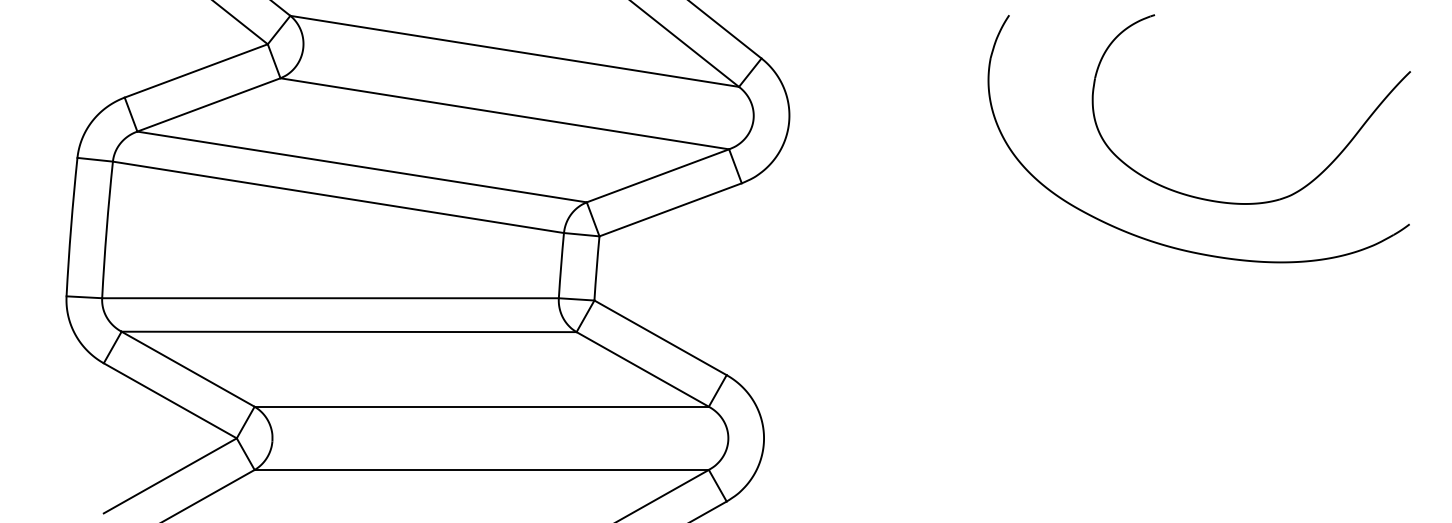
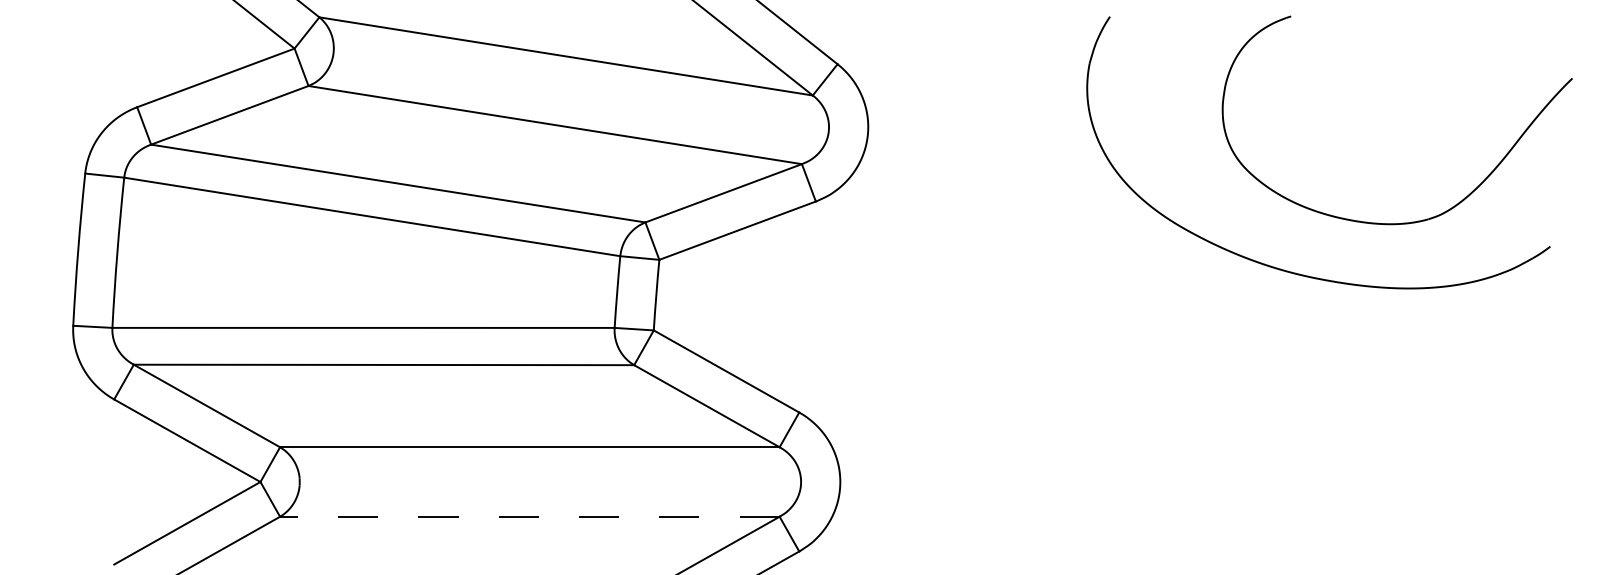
part: (1263, 201) -> (1410, 221), moved
line: (481, 469) -> (529, 516), solid -> dashed

